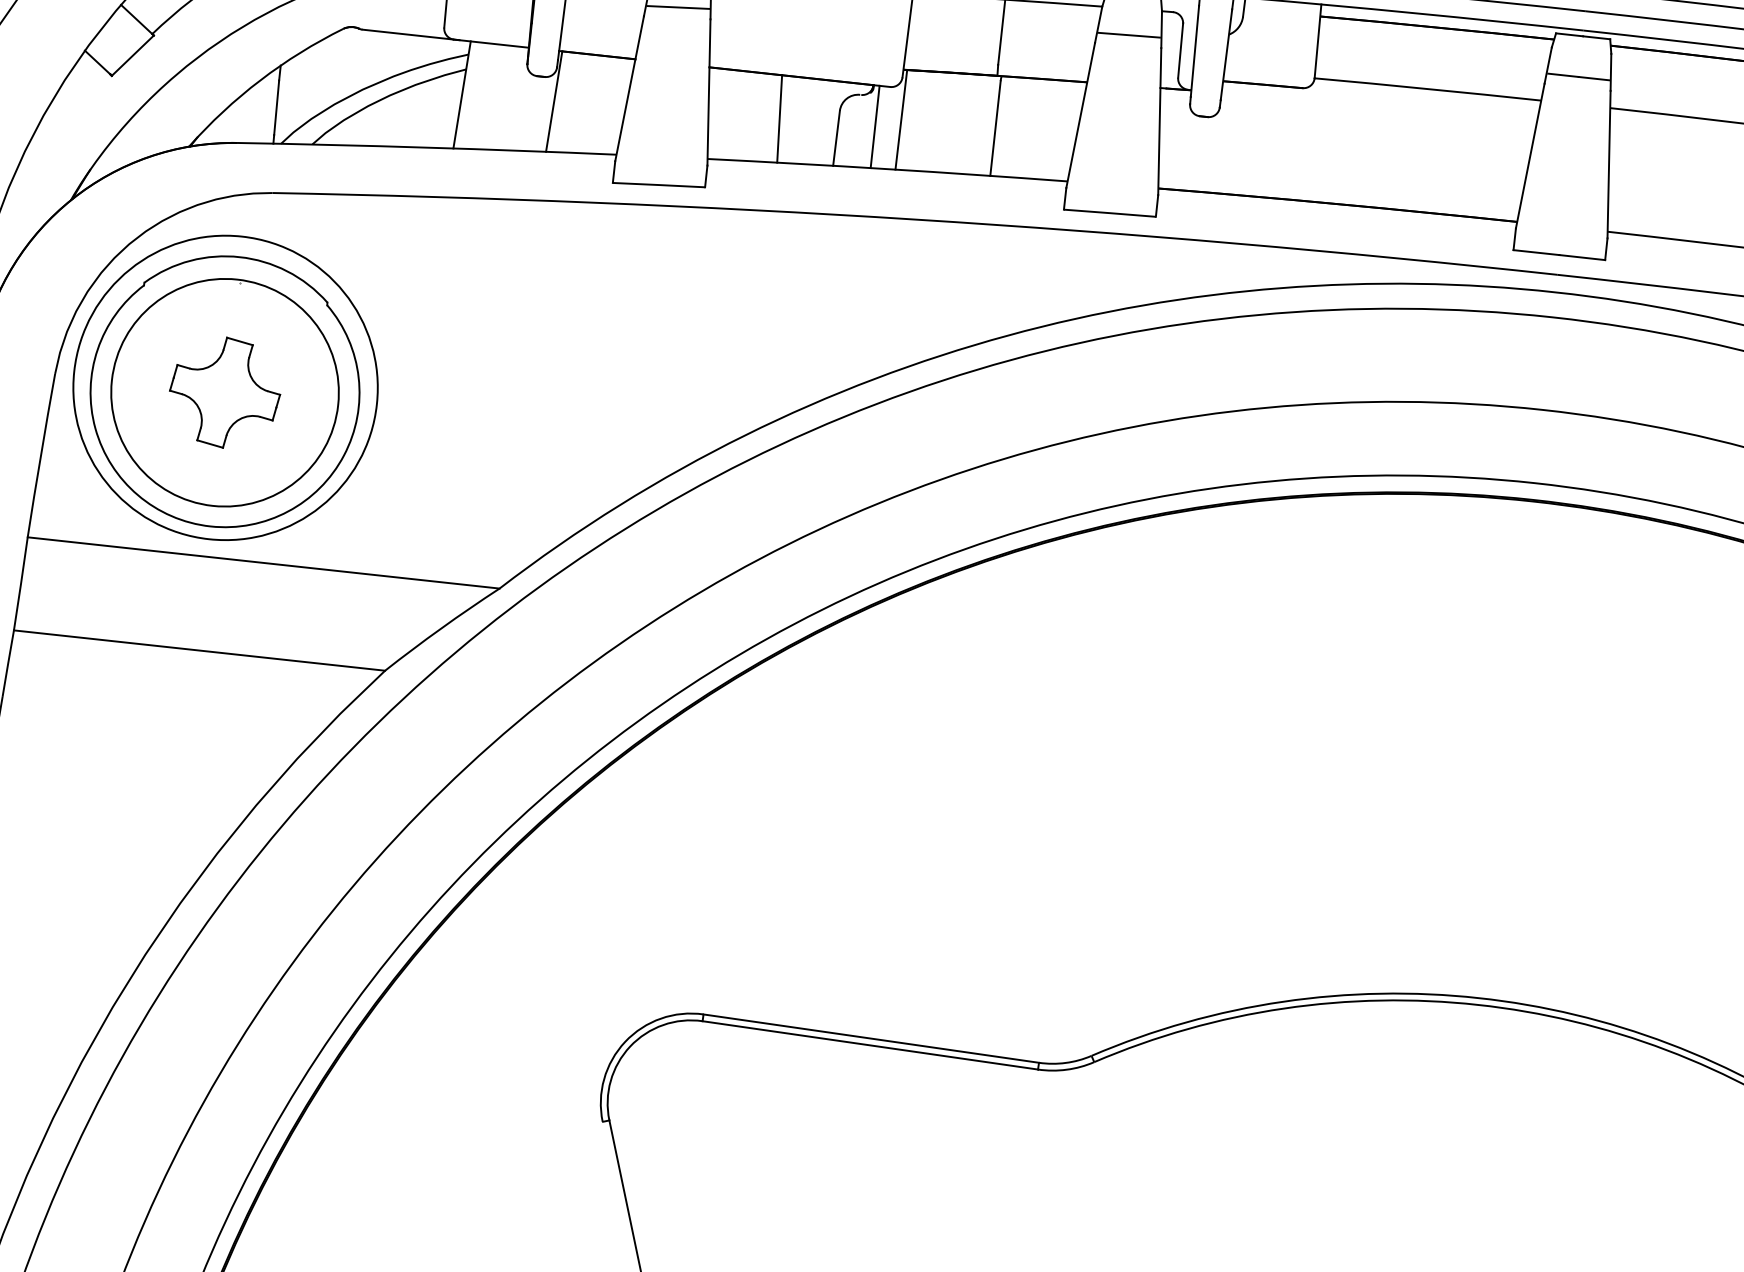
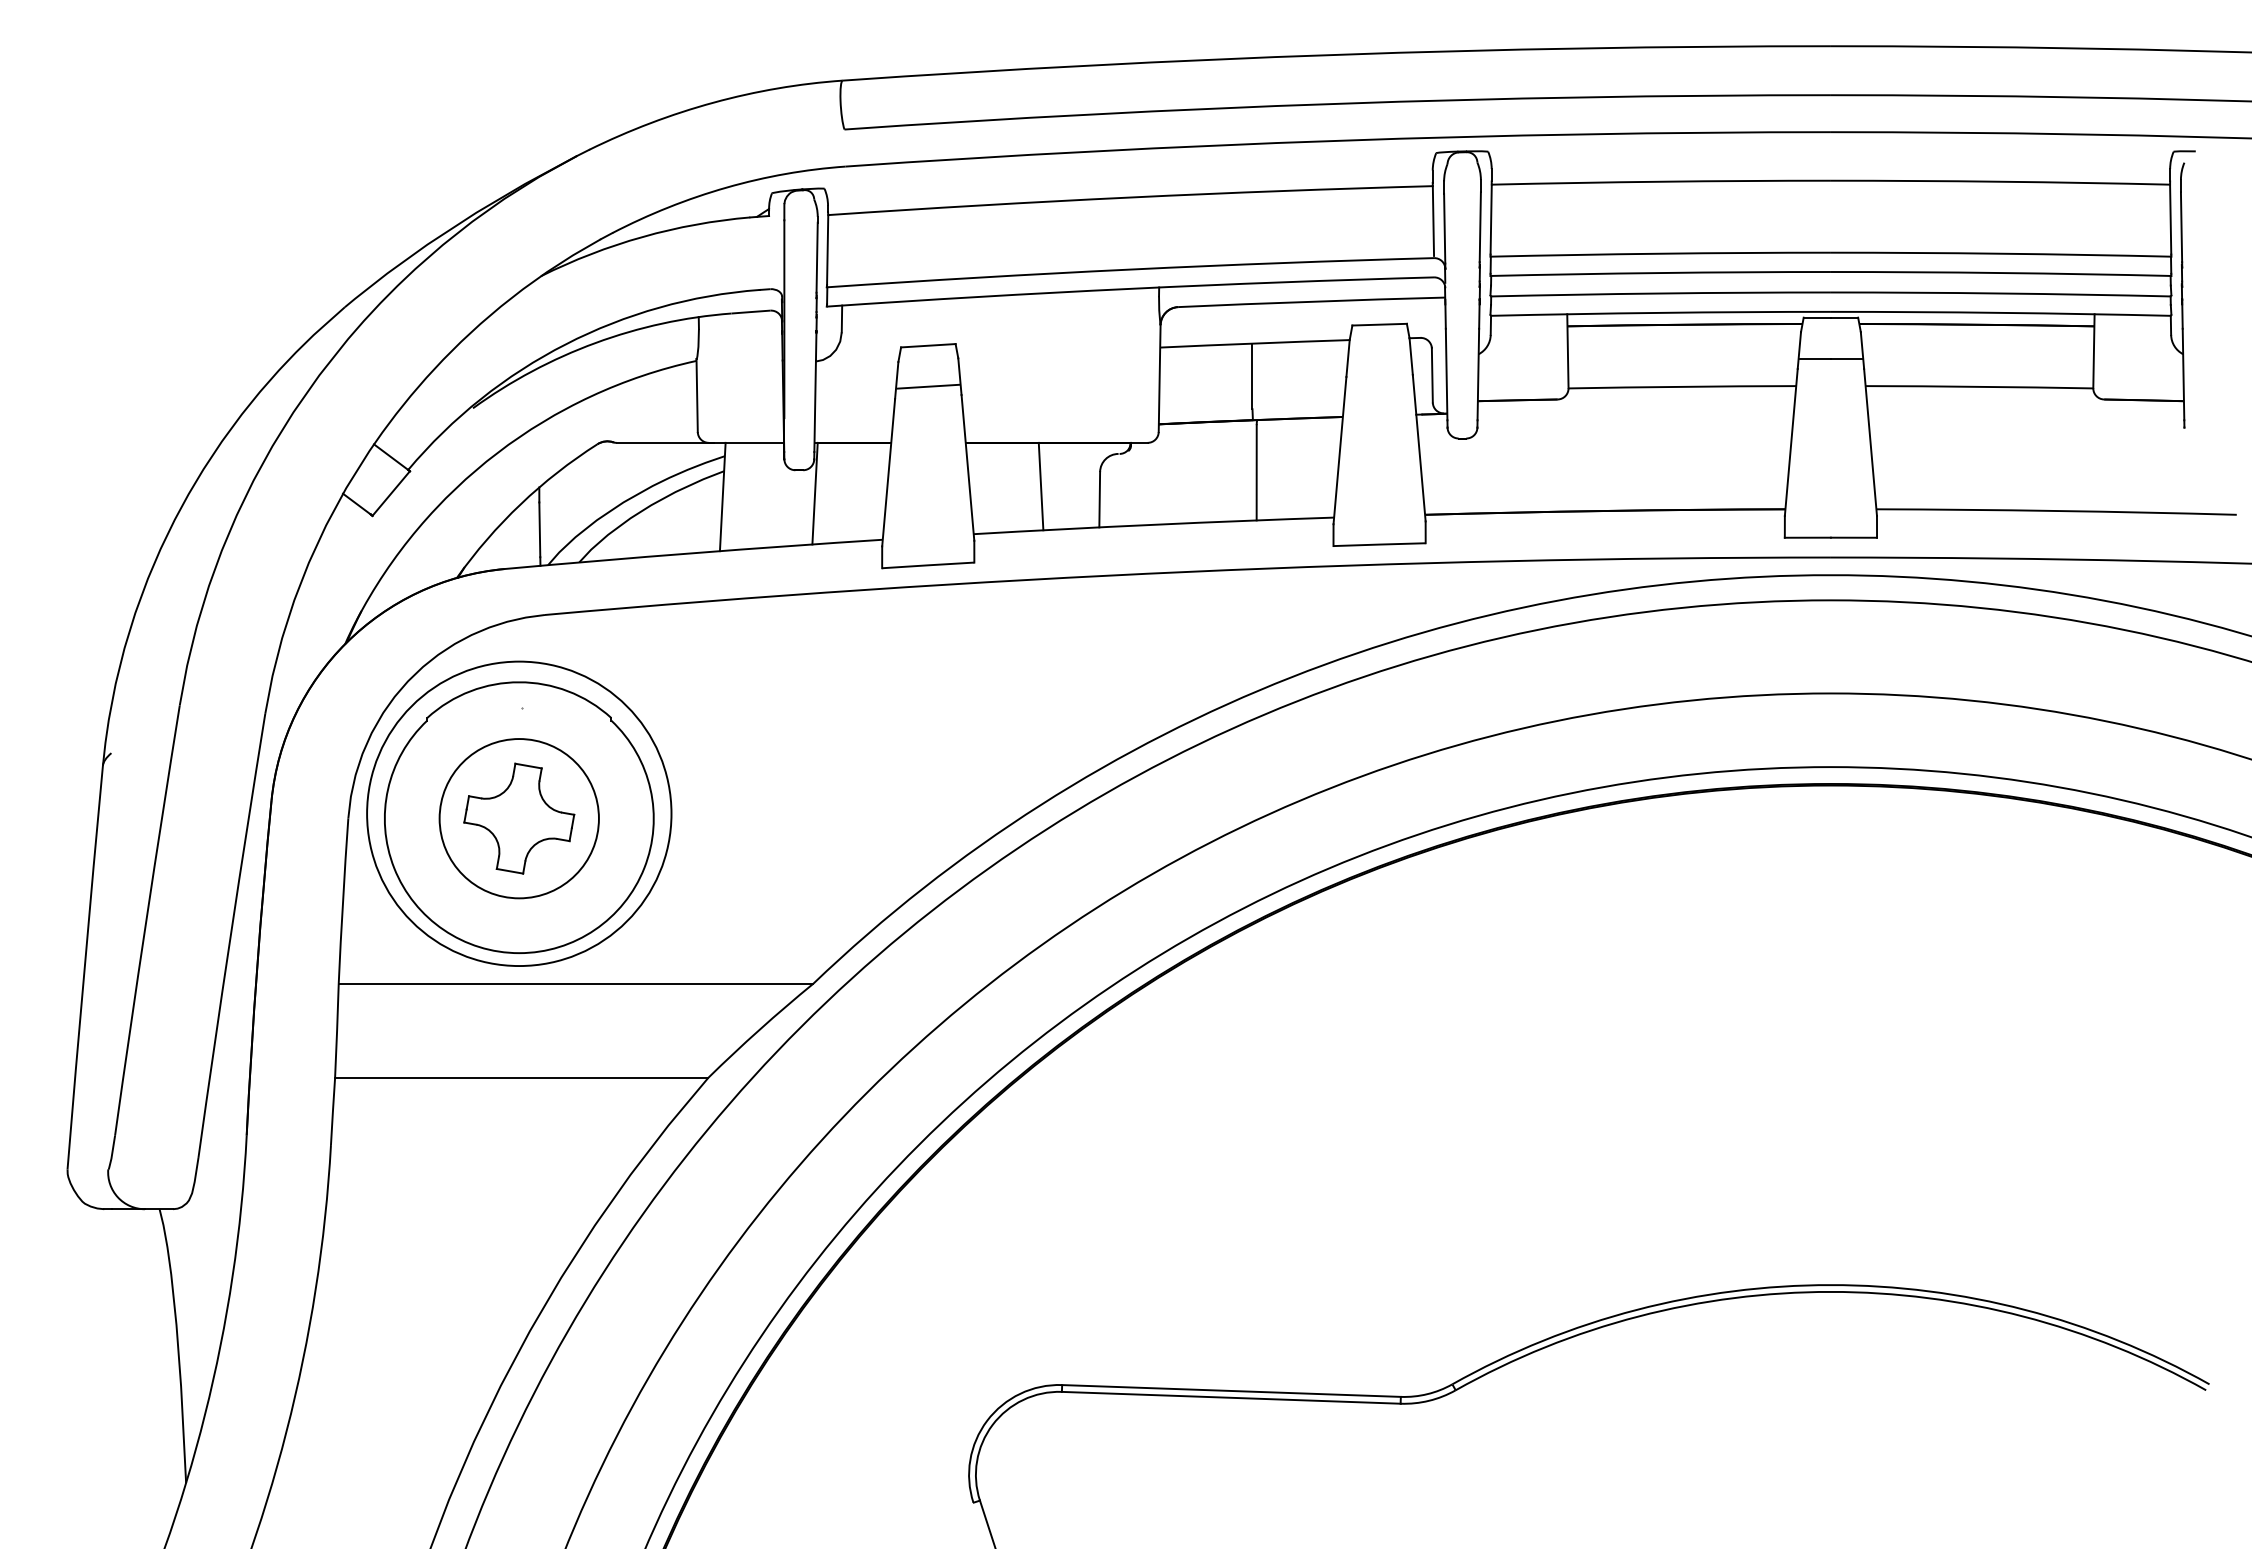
line: (1129, 35) -> (1379, 365), removed
line: (900, 119) -> (1161, 474), removed
line: (874, 126) -> (1136, 483), removed
circle: (225, 392) -> (519, 818), size x0.7

